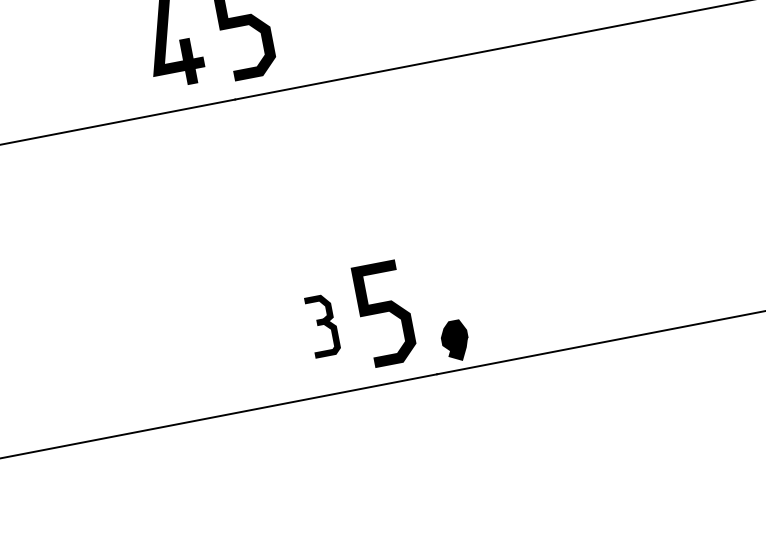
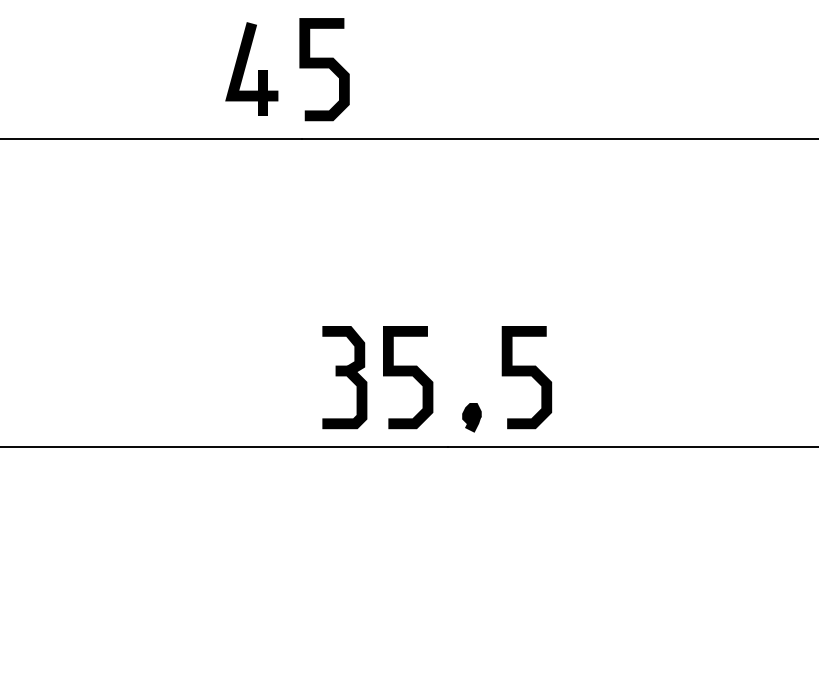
curve: (501, 290) -> (526, 376), added
part: (322, 325) -> (344, 377), size x1.67
part: (454, 340) -> (471, 417), size x0.71

